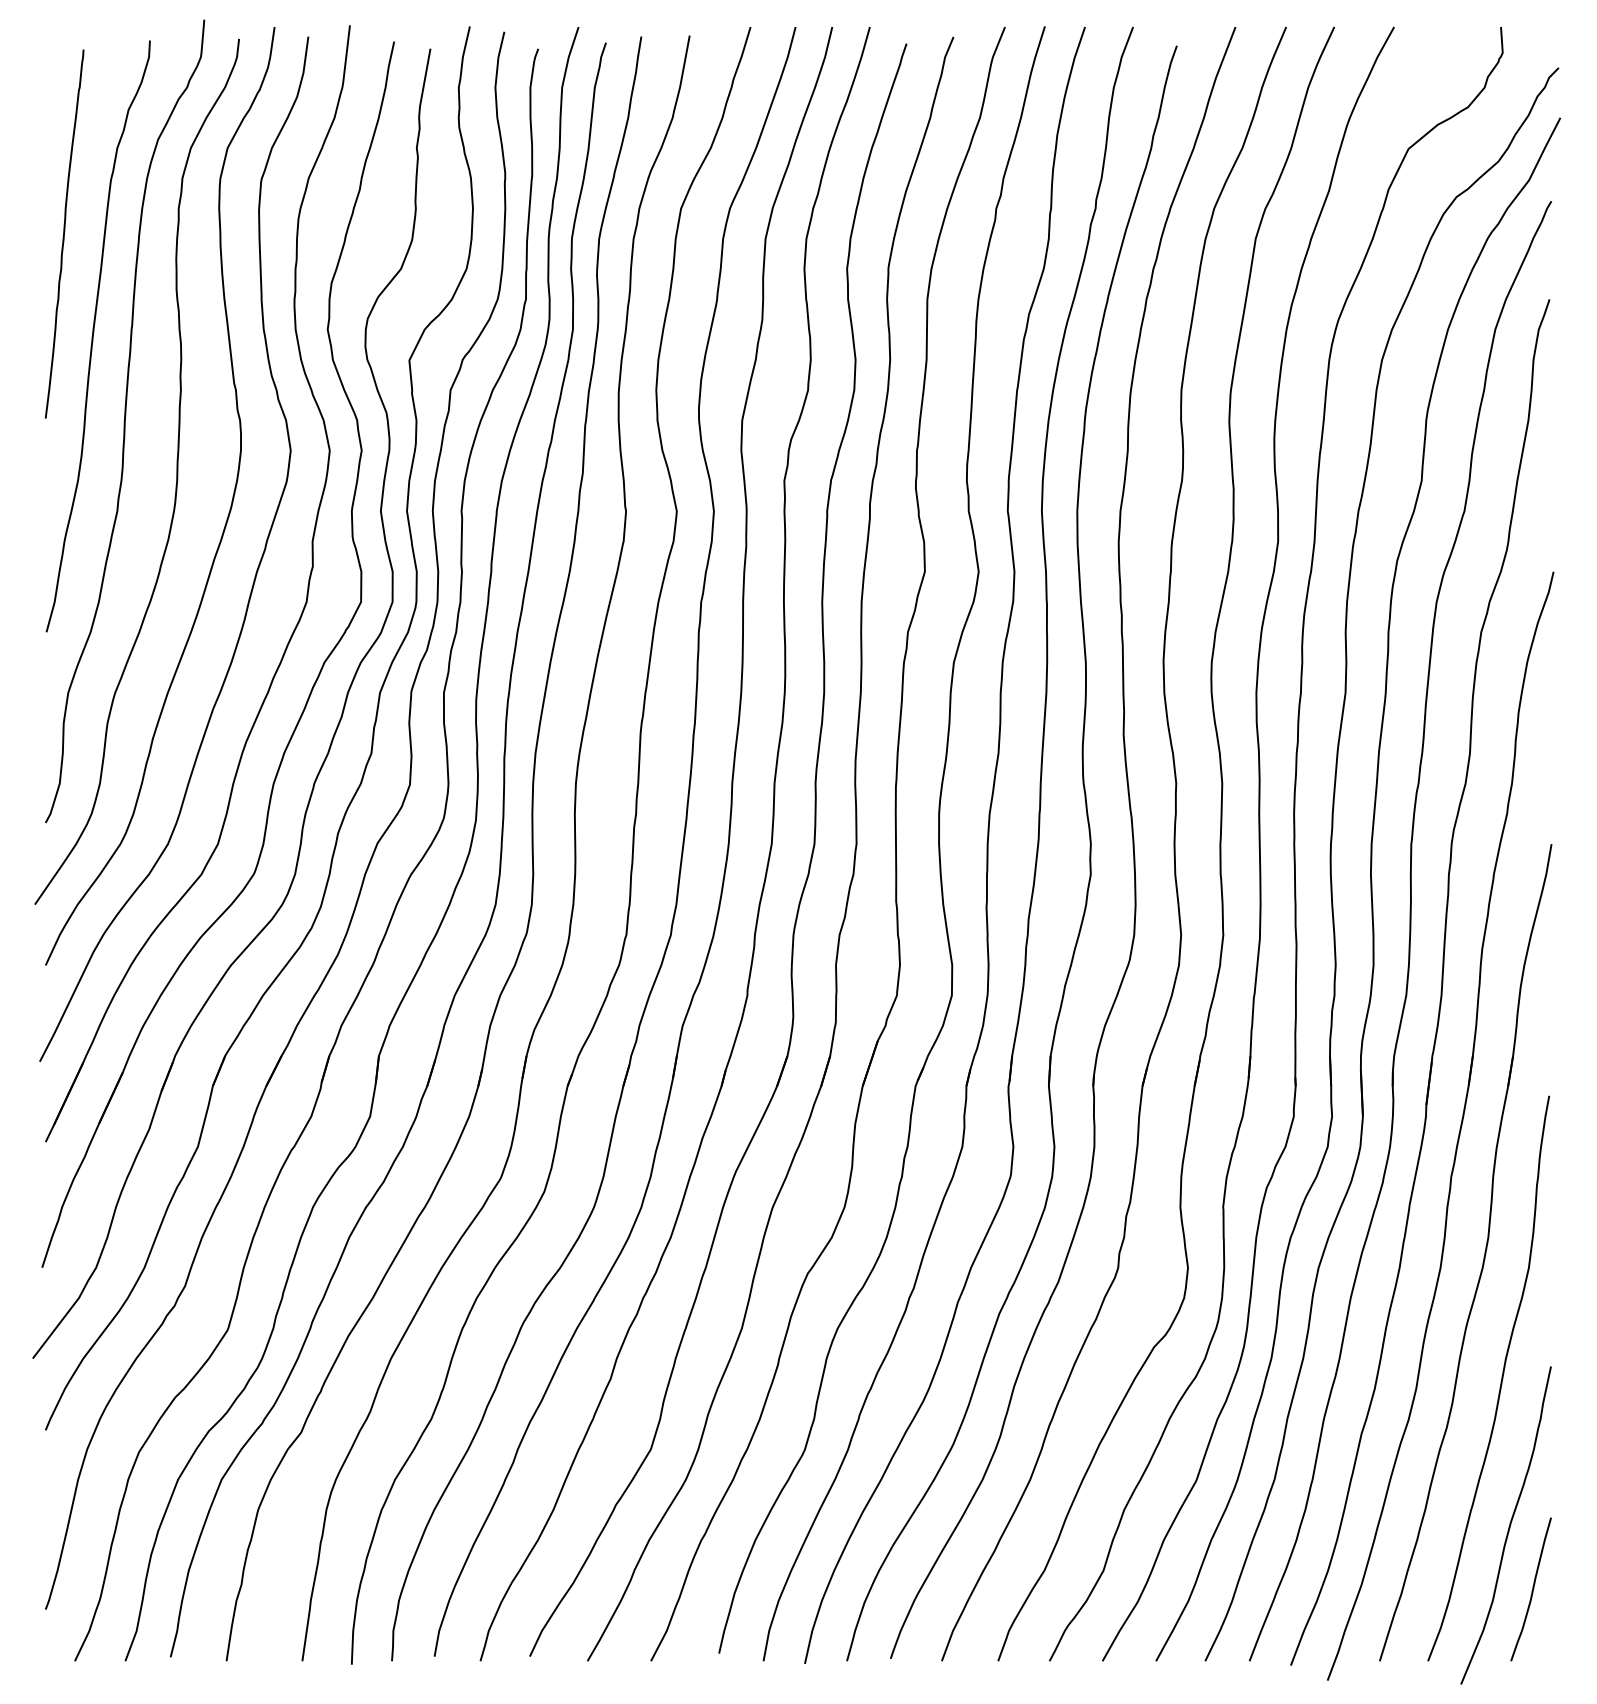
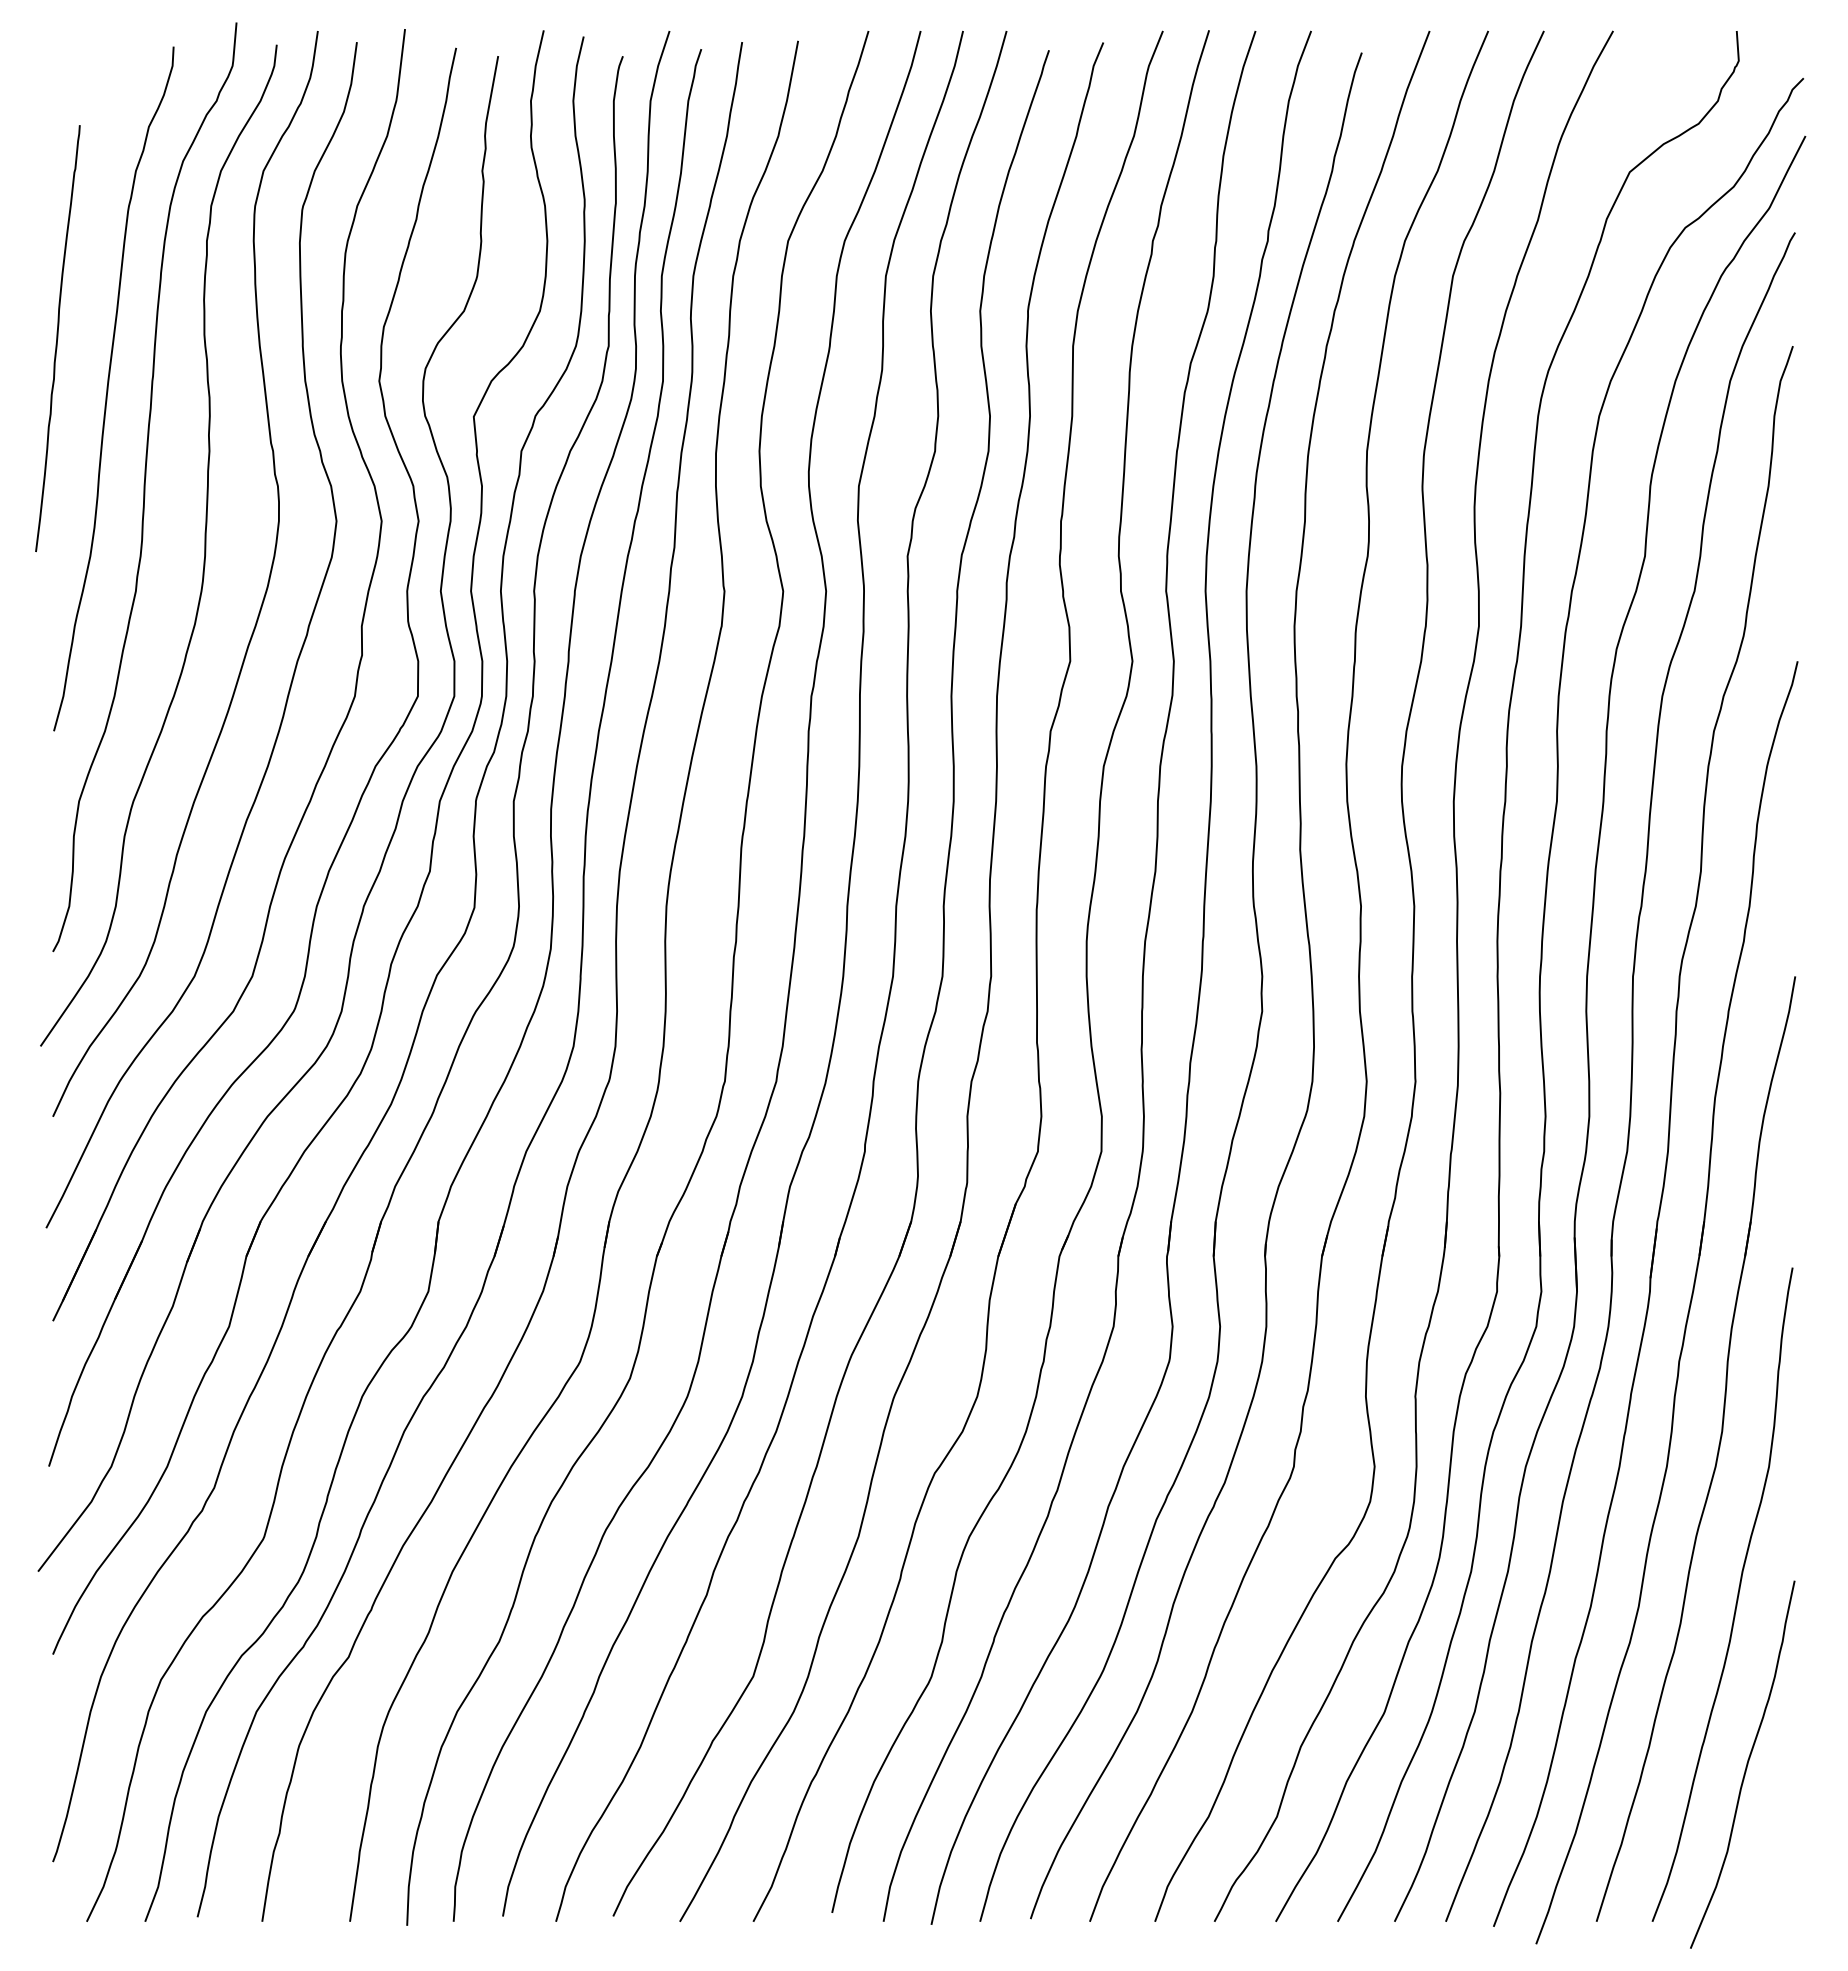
curve: (64, 234) -> (57, 338), moved
curve: (1531, 1590) -> (1772, 1839), removed

